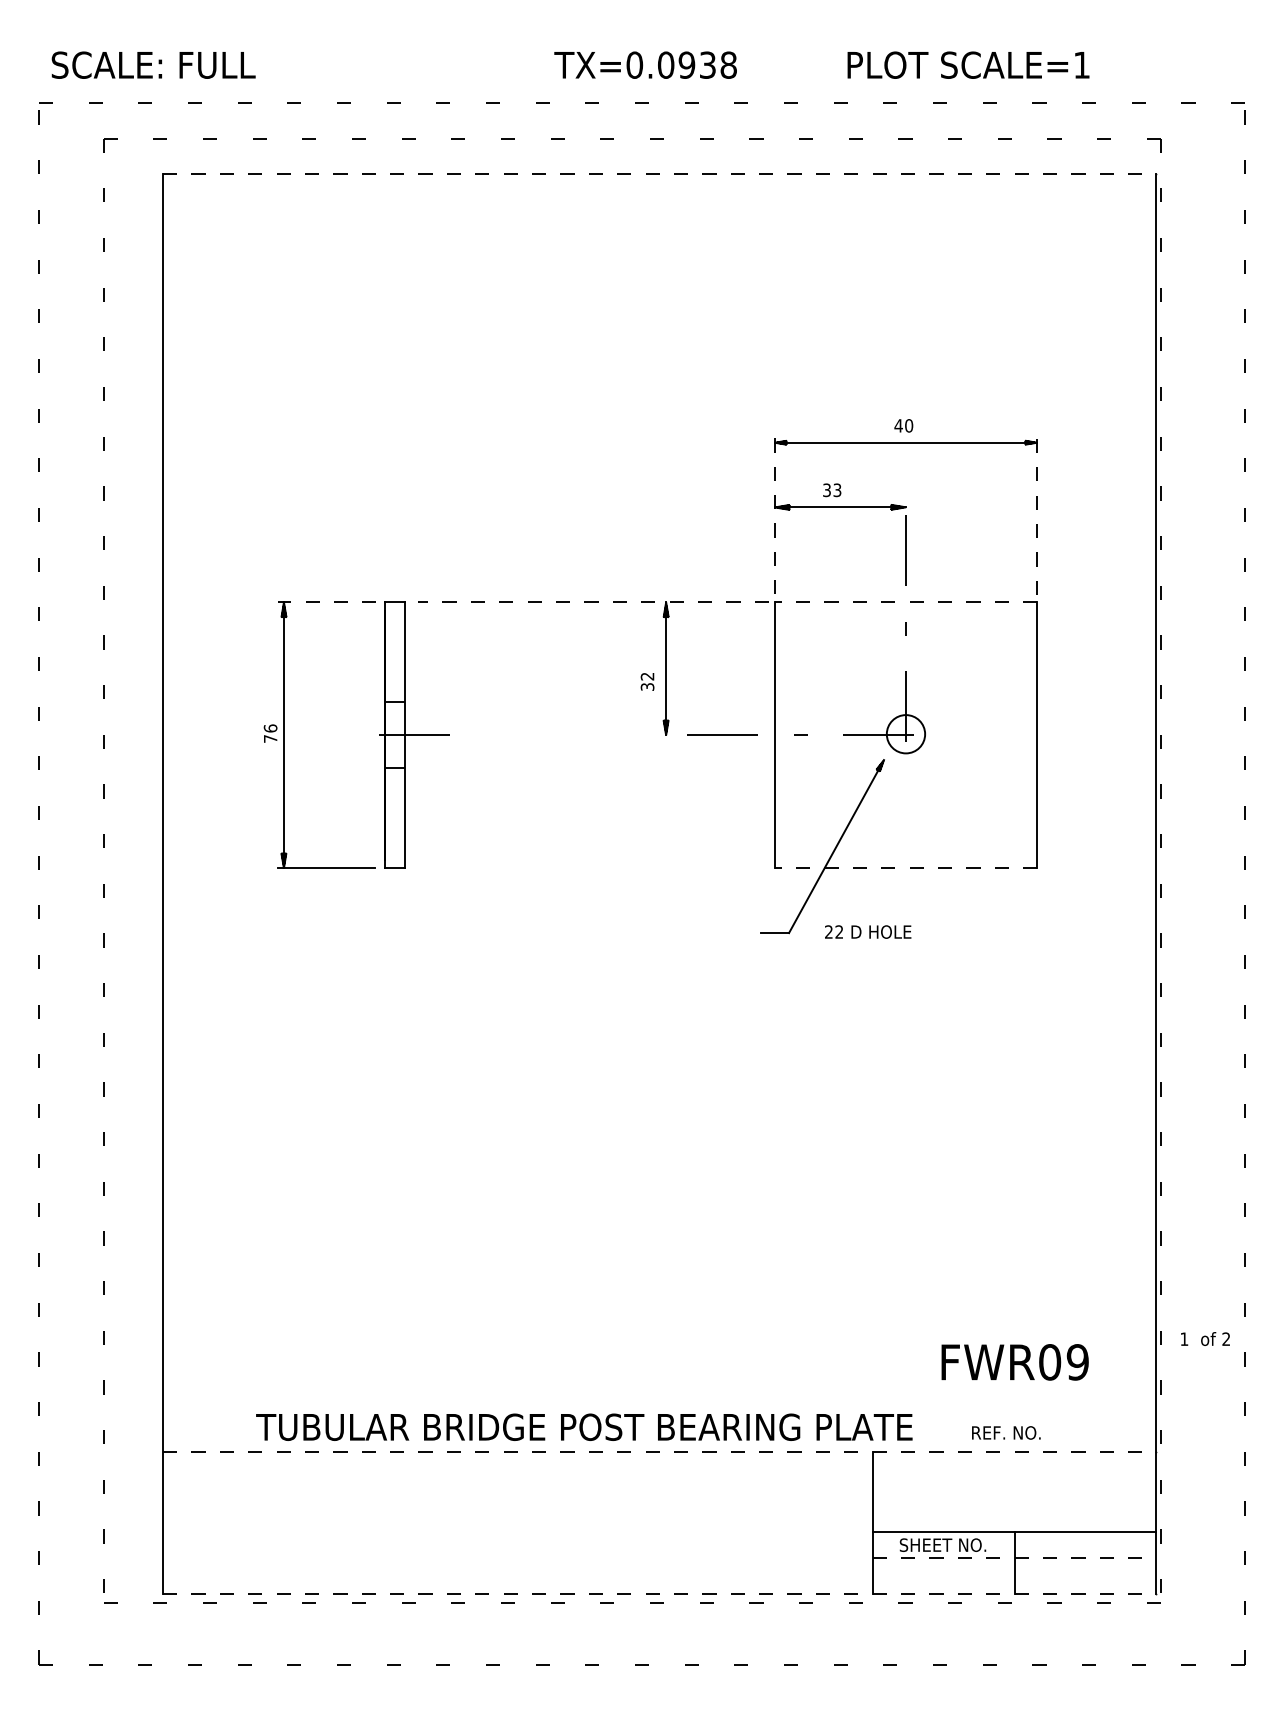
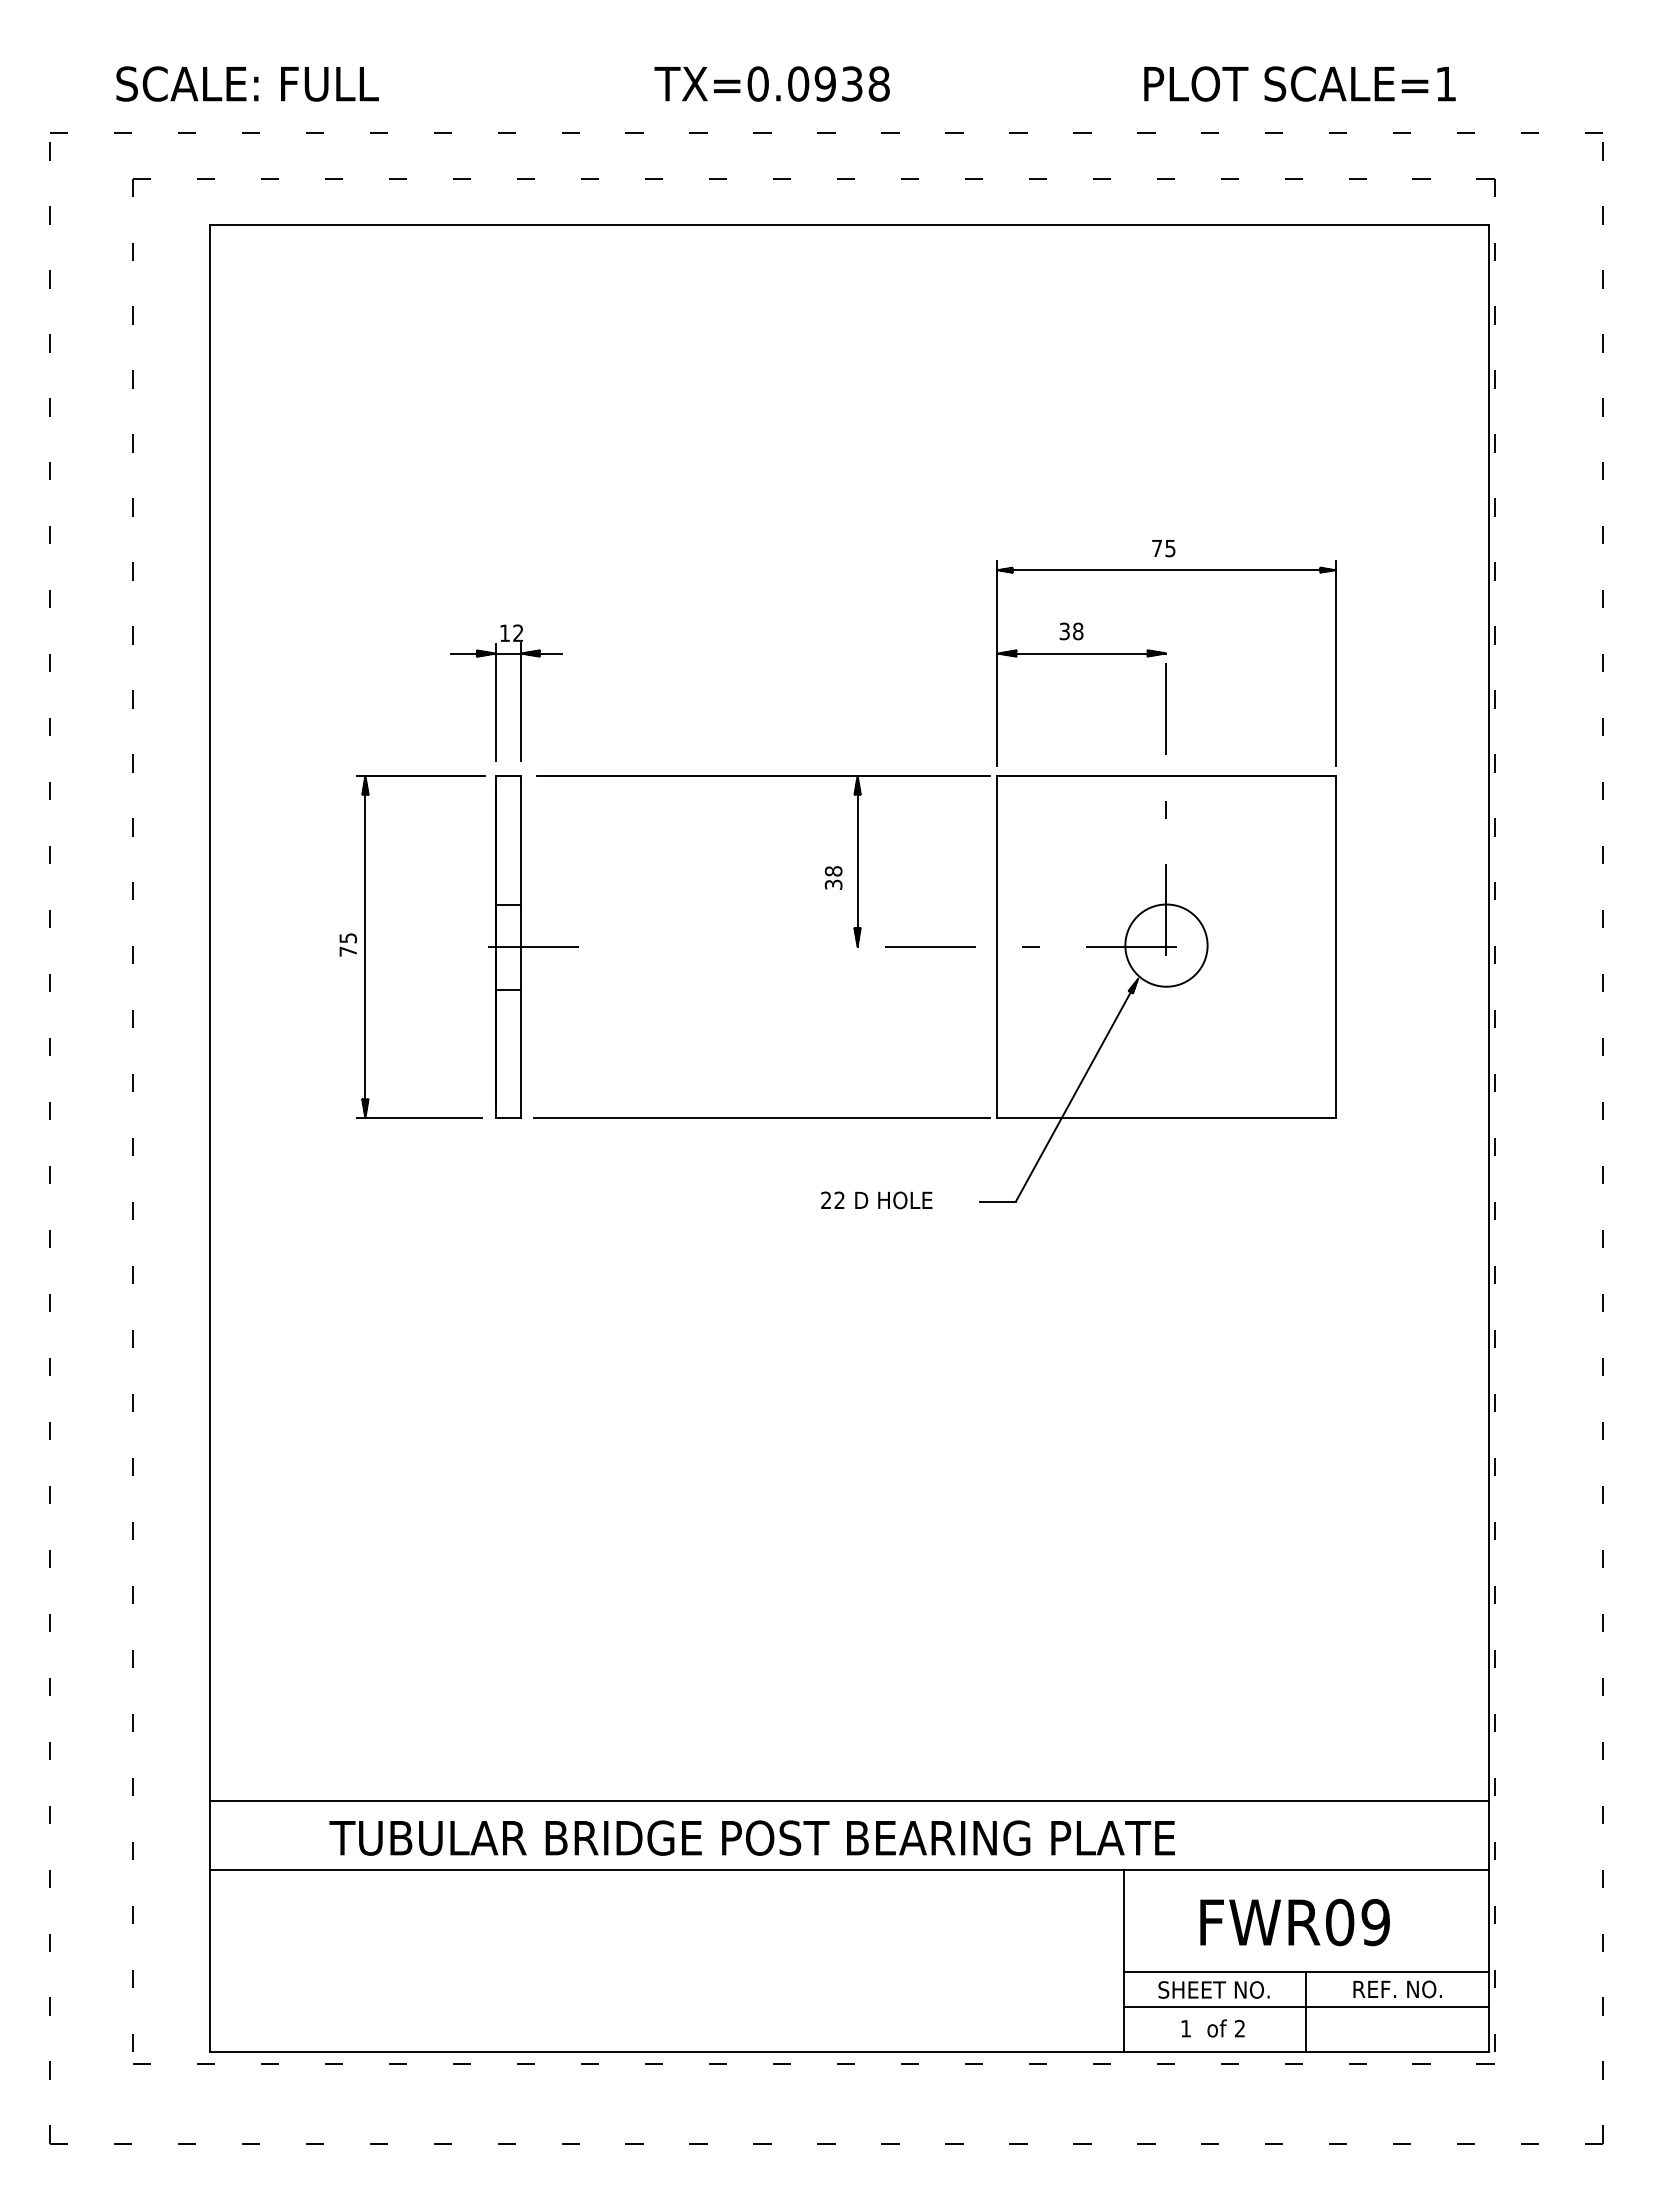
text: (153, 64) -> (247, 83), moved
text: (645, 64) -> (771, 83), moved
text: (968, 64) -> (1299, 83), moved
line: (659, 174) -> (849, 224), dashed -> solid
text: (903, 425) -> (1163, 548), 40 -> 75
text: (837, 490) -> (1078, 631), 33 -> 38
line: (774, 514) -> (997, 662), dashed -> solid
line: (1037, 515) -> (1335, 663), dashed -> solid
part: (385, 537) -> (496, 692), added
line: (326, 602) -> (420, 775), dashed -> solid
line: (593, 602) -> (763, 775), dashed -> solid
line: (905, 602) -> (1165, 775), dashed -> solid
text: (647, 676) -> (833, 871), 32 -> 38
text: (270, 727) -> (348, 937), 76 -> 75
circle: (906, 734) -> (1166, 945), size x1.67
line: (591, 868) -> (761, 1118), added
line: (905, 868) -> (1165, 1118), dashed -> solid
text: (867, 932) -> (876, 1200), moved
text: (1204, 1339) -> (1212, 2028), moved
text: (1014, 1362) -> (1294, 1922), moved
line: (659, 1398) -> (849, 1801), added
text: (1006, 1432) -> (1397, 1989), moved
line: (659, 1451) -> (849, 1869), dashed -> solid
line: (1014, 1558) -> (1306, 2006), dashed -> solid
line: (659, 1593) -> (849, 2052), dashed -> solid

